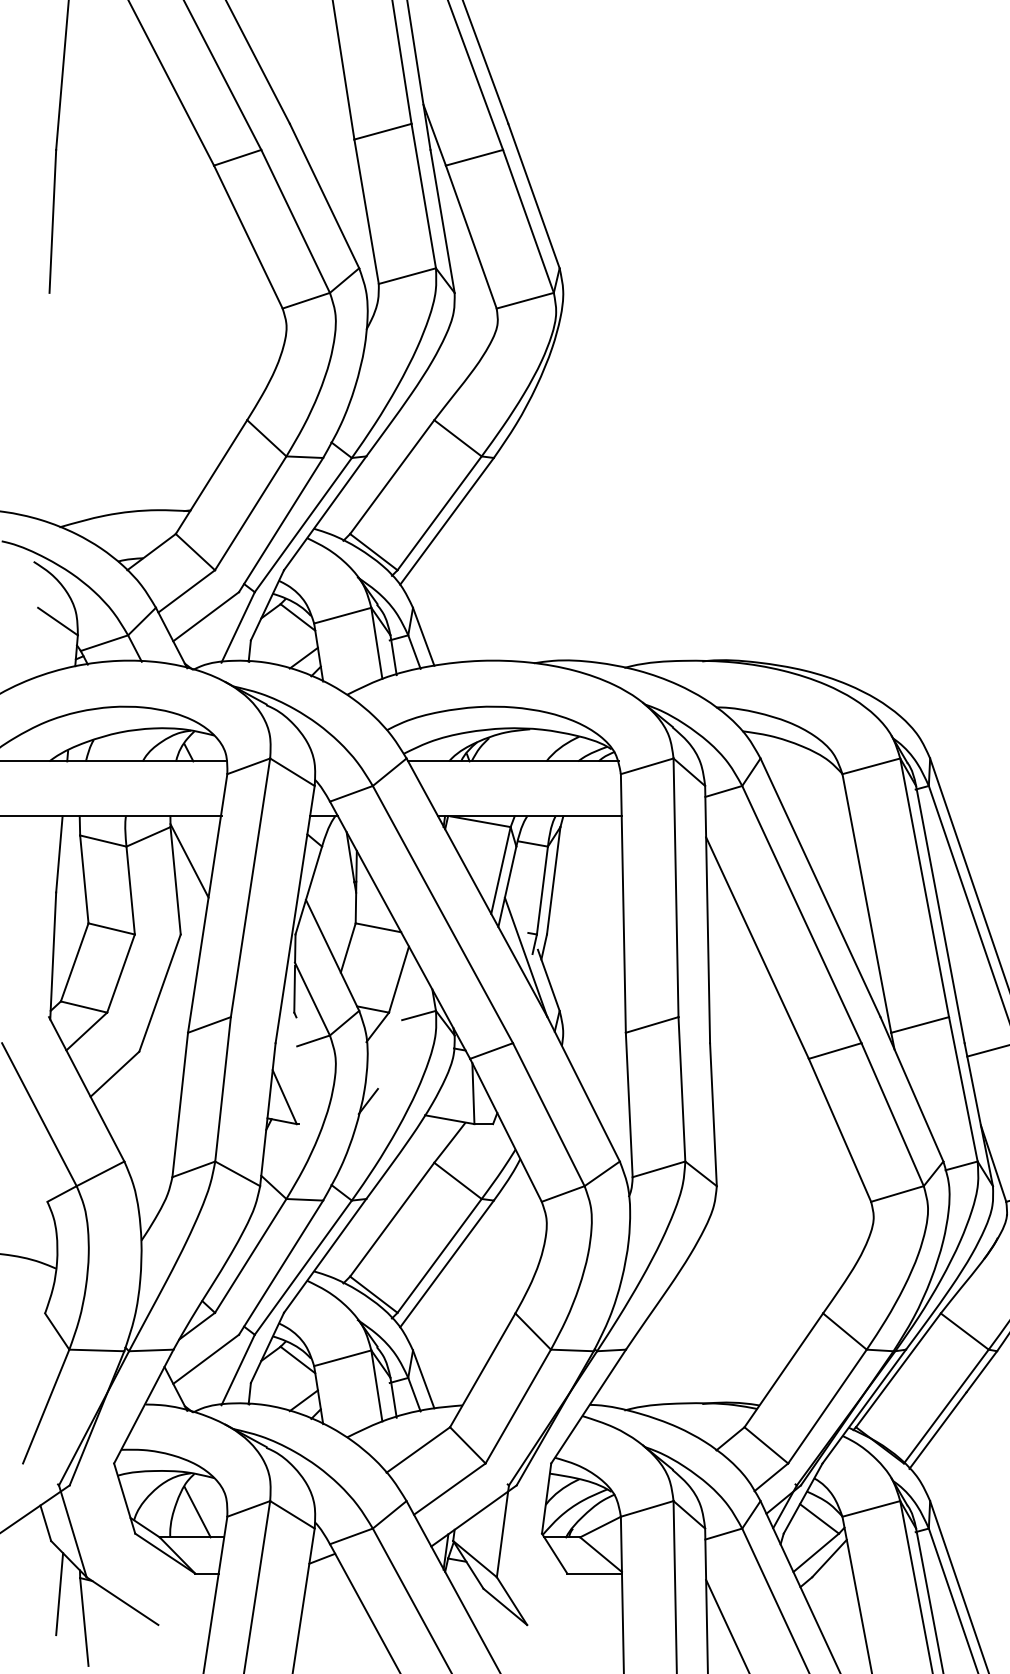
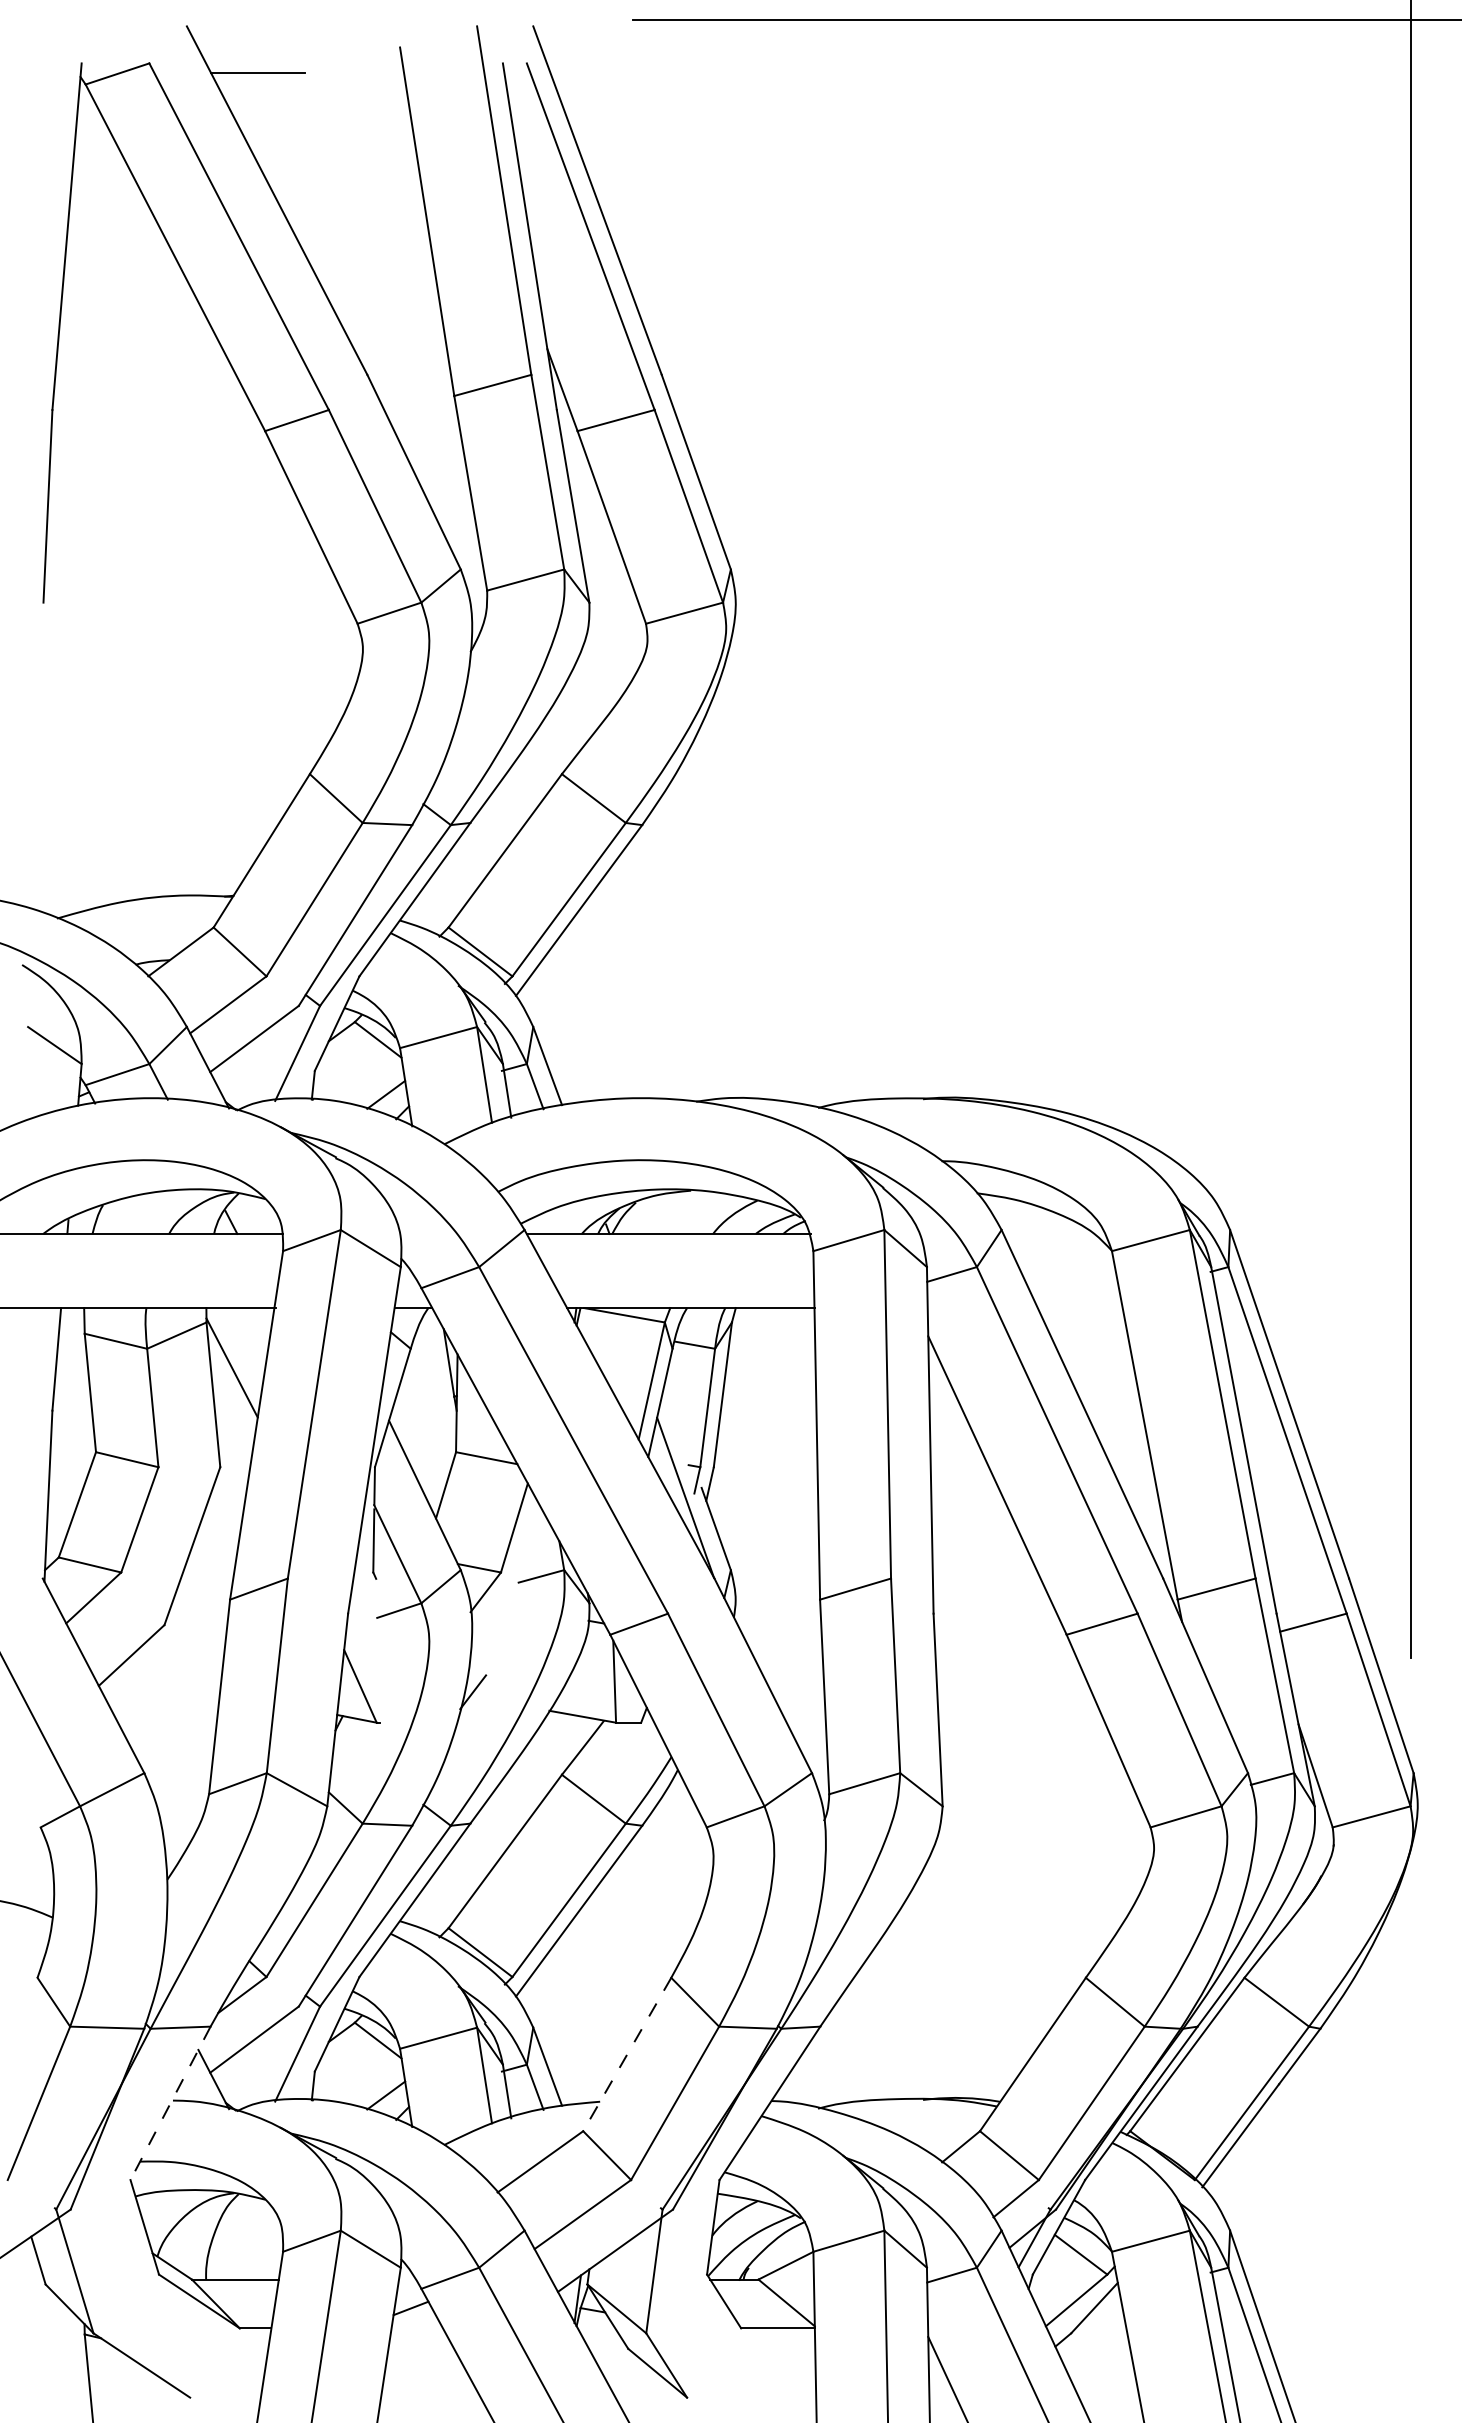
line: (482, 1370) -> (627, 2054), solid -> dashed
line: (143, 1406) -> (170, 2103), solid -> dashed
line: (197, 1512) -> (242, 2245), removed
line: (59, 1593) -> (56, 2355), removed

